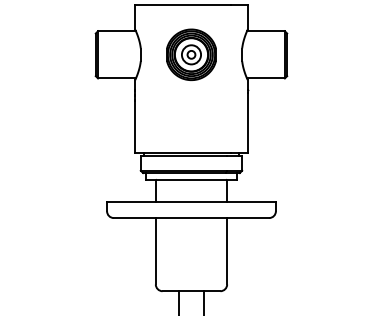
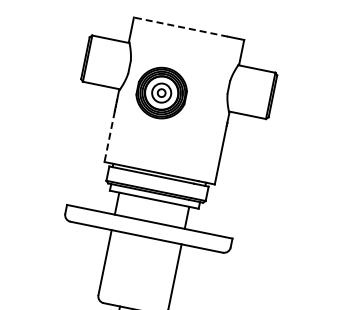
line: (182, 5) -> (180, 27), solid -> dashed
part: (191, 54) -> (161, 92), moved
line: (135, 126) -> (110, 136), solid -> dashed

